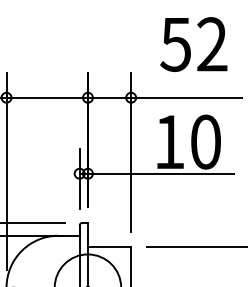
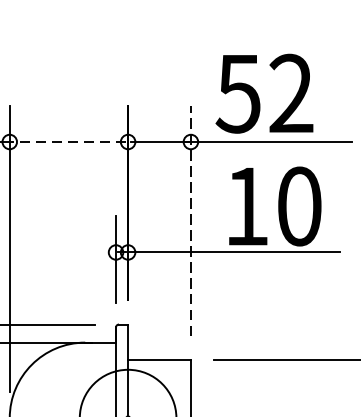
text: (193, 44) -> (264, 93), moved
line: (46, 97) -> (67, 141), solid -> dashed
line: (131, 151) -> (191, 220), solid -> dashed

